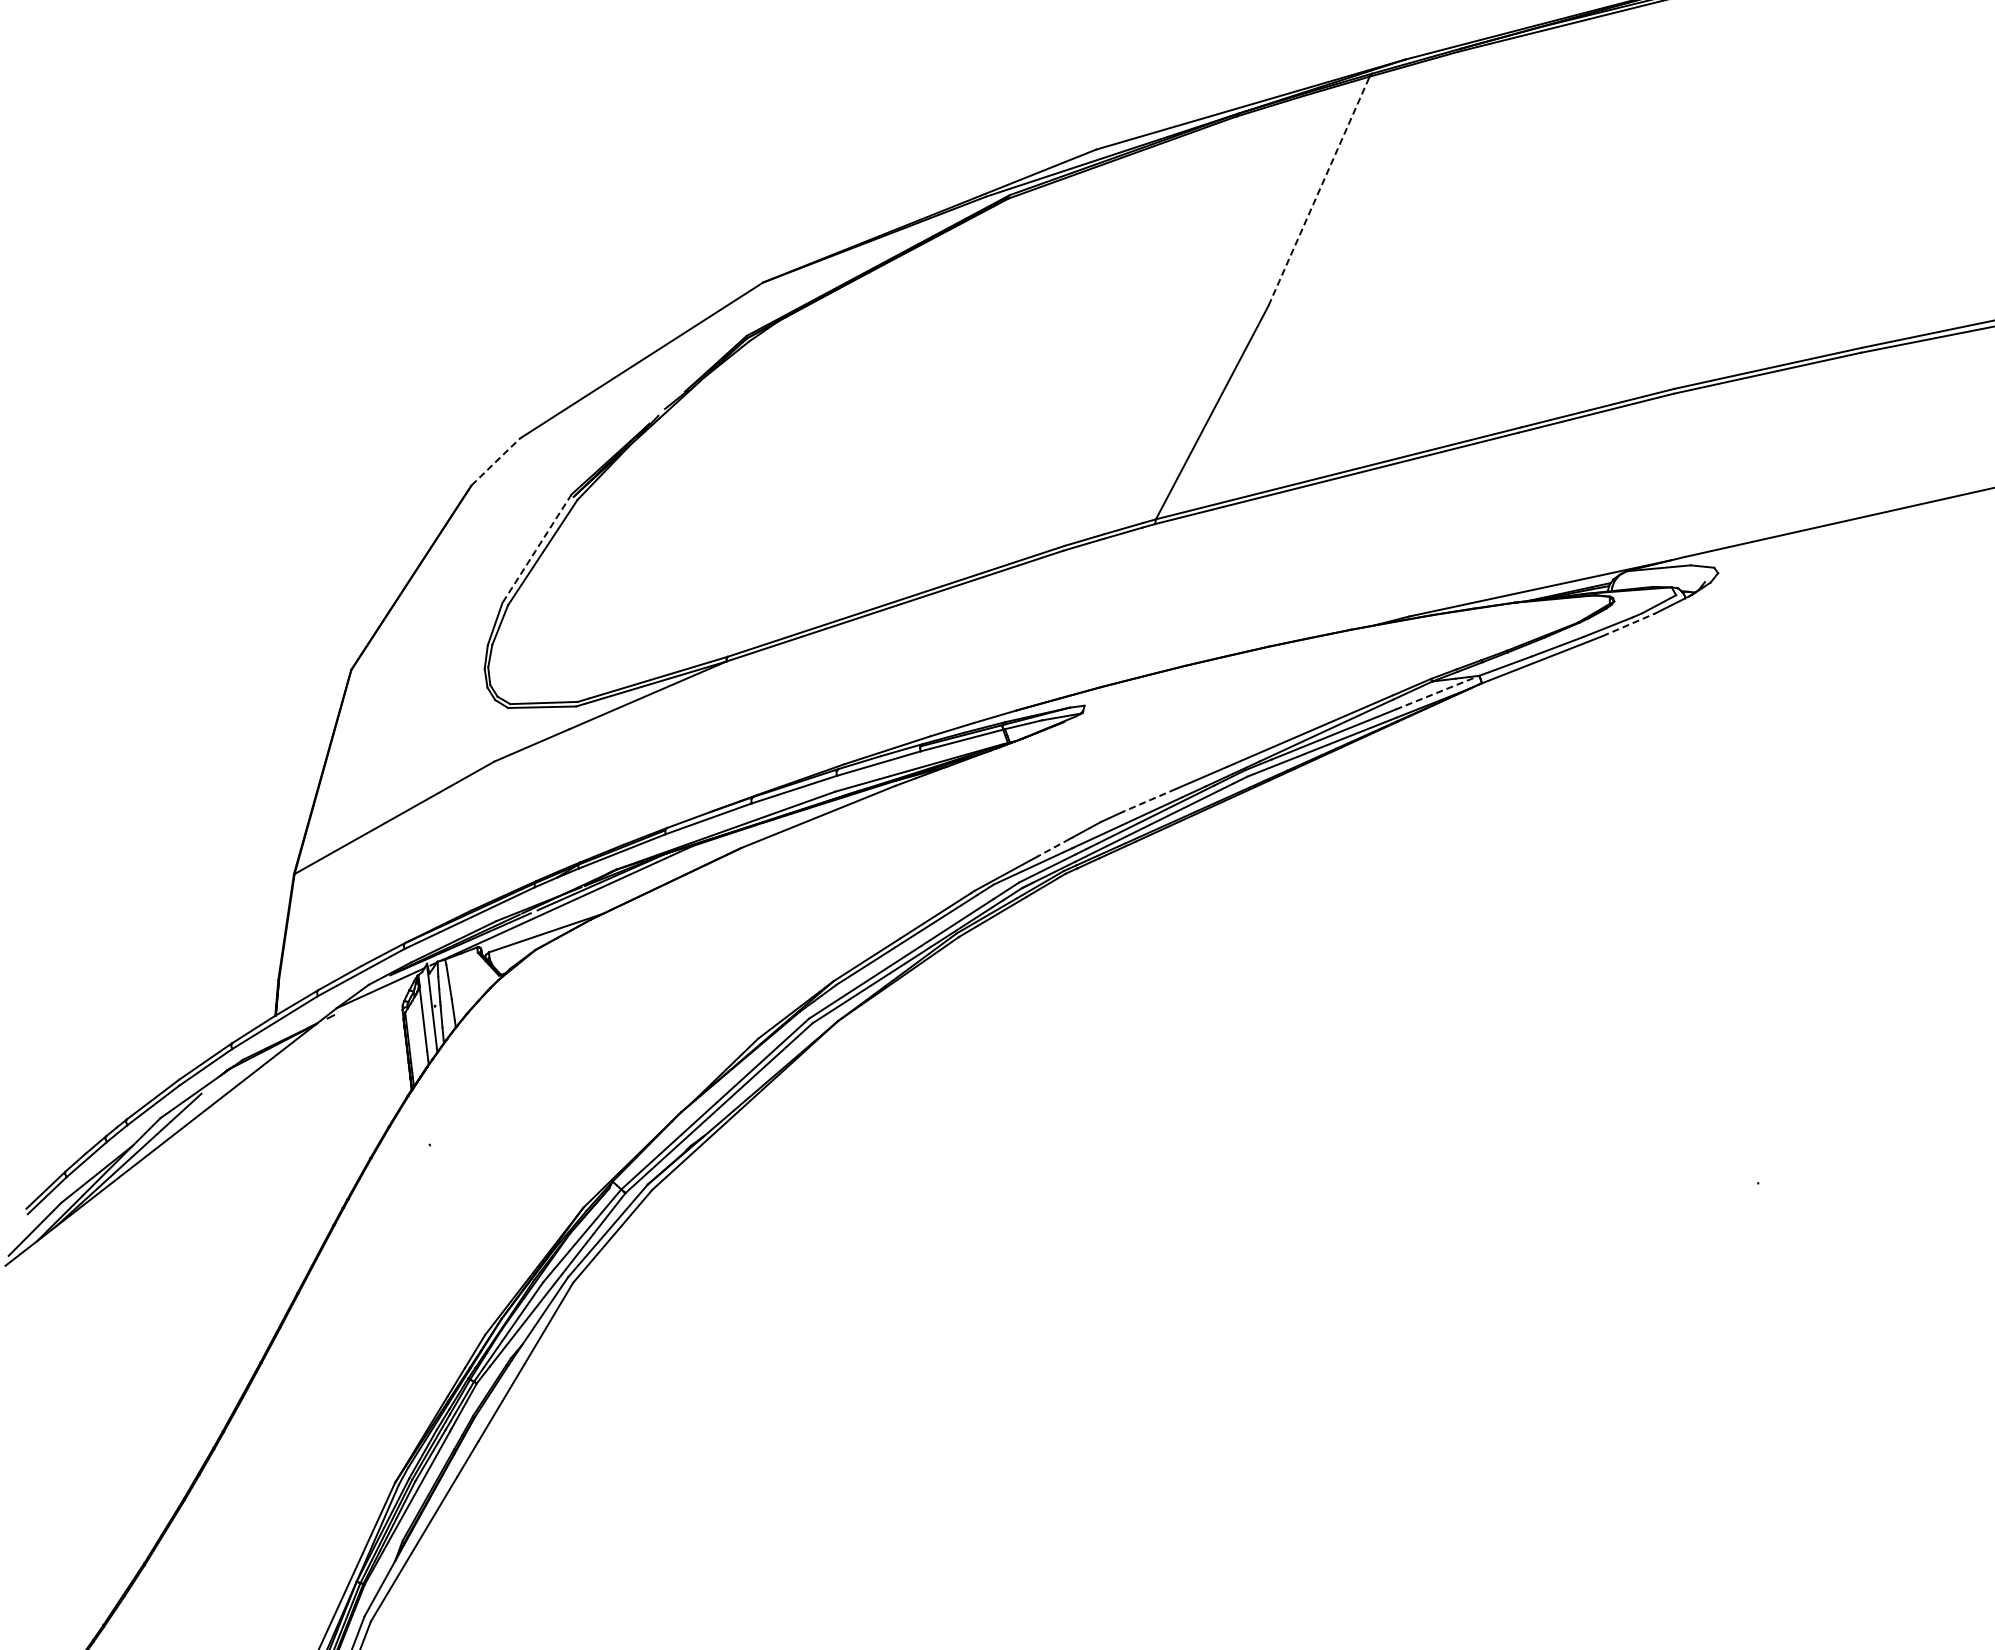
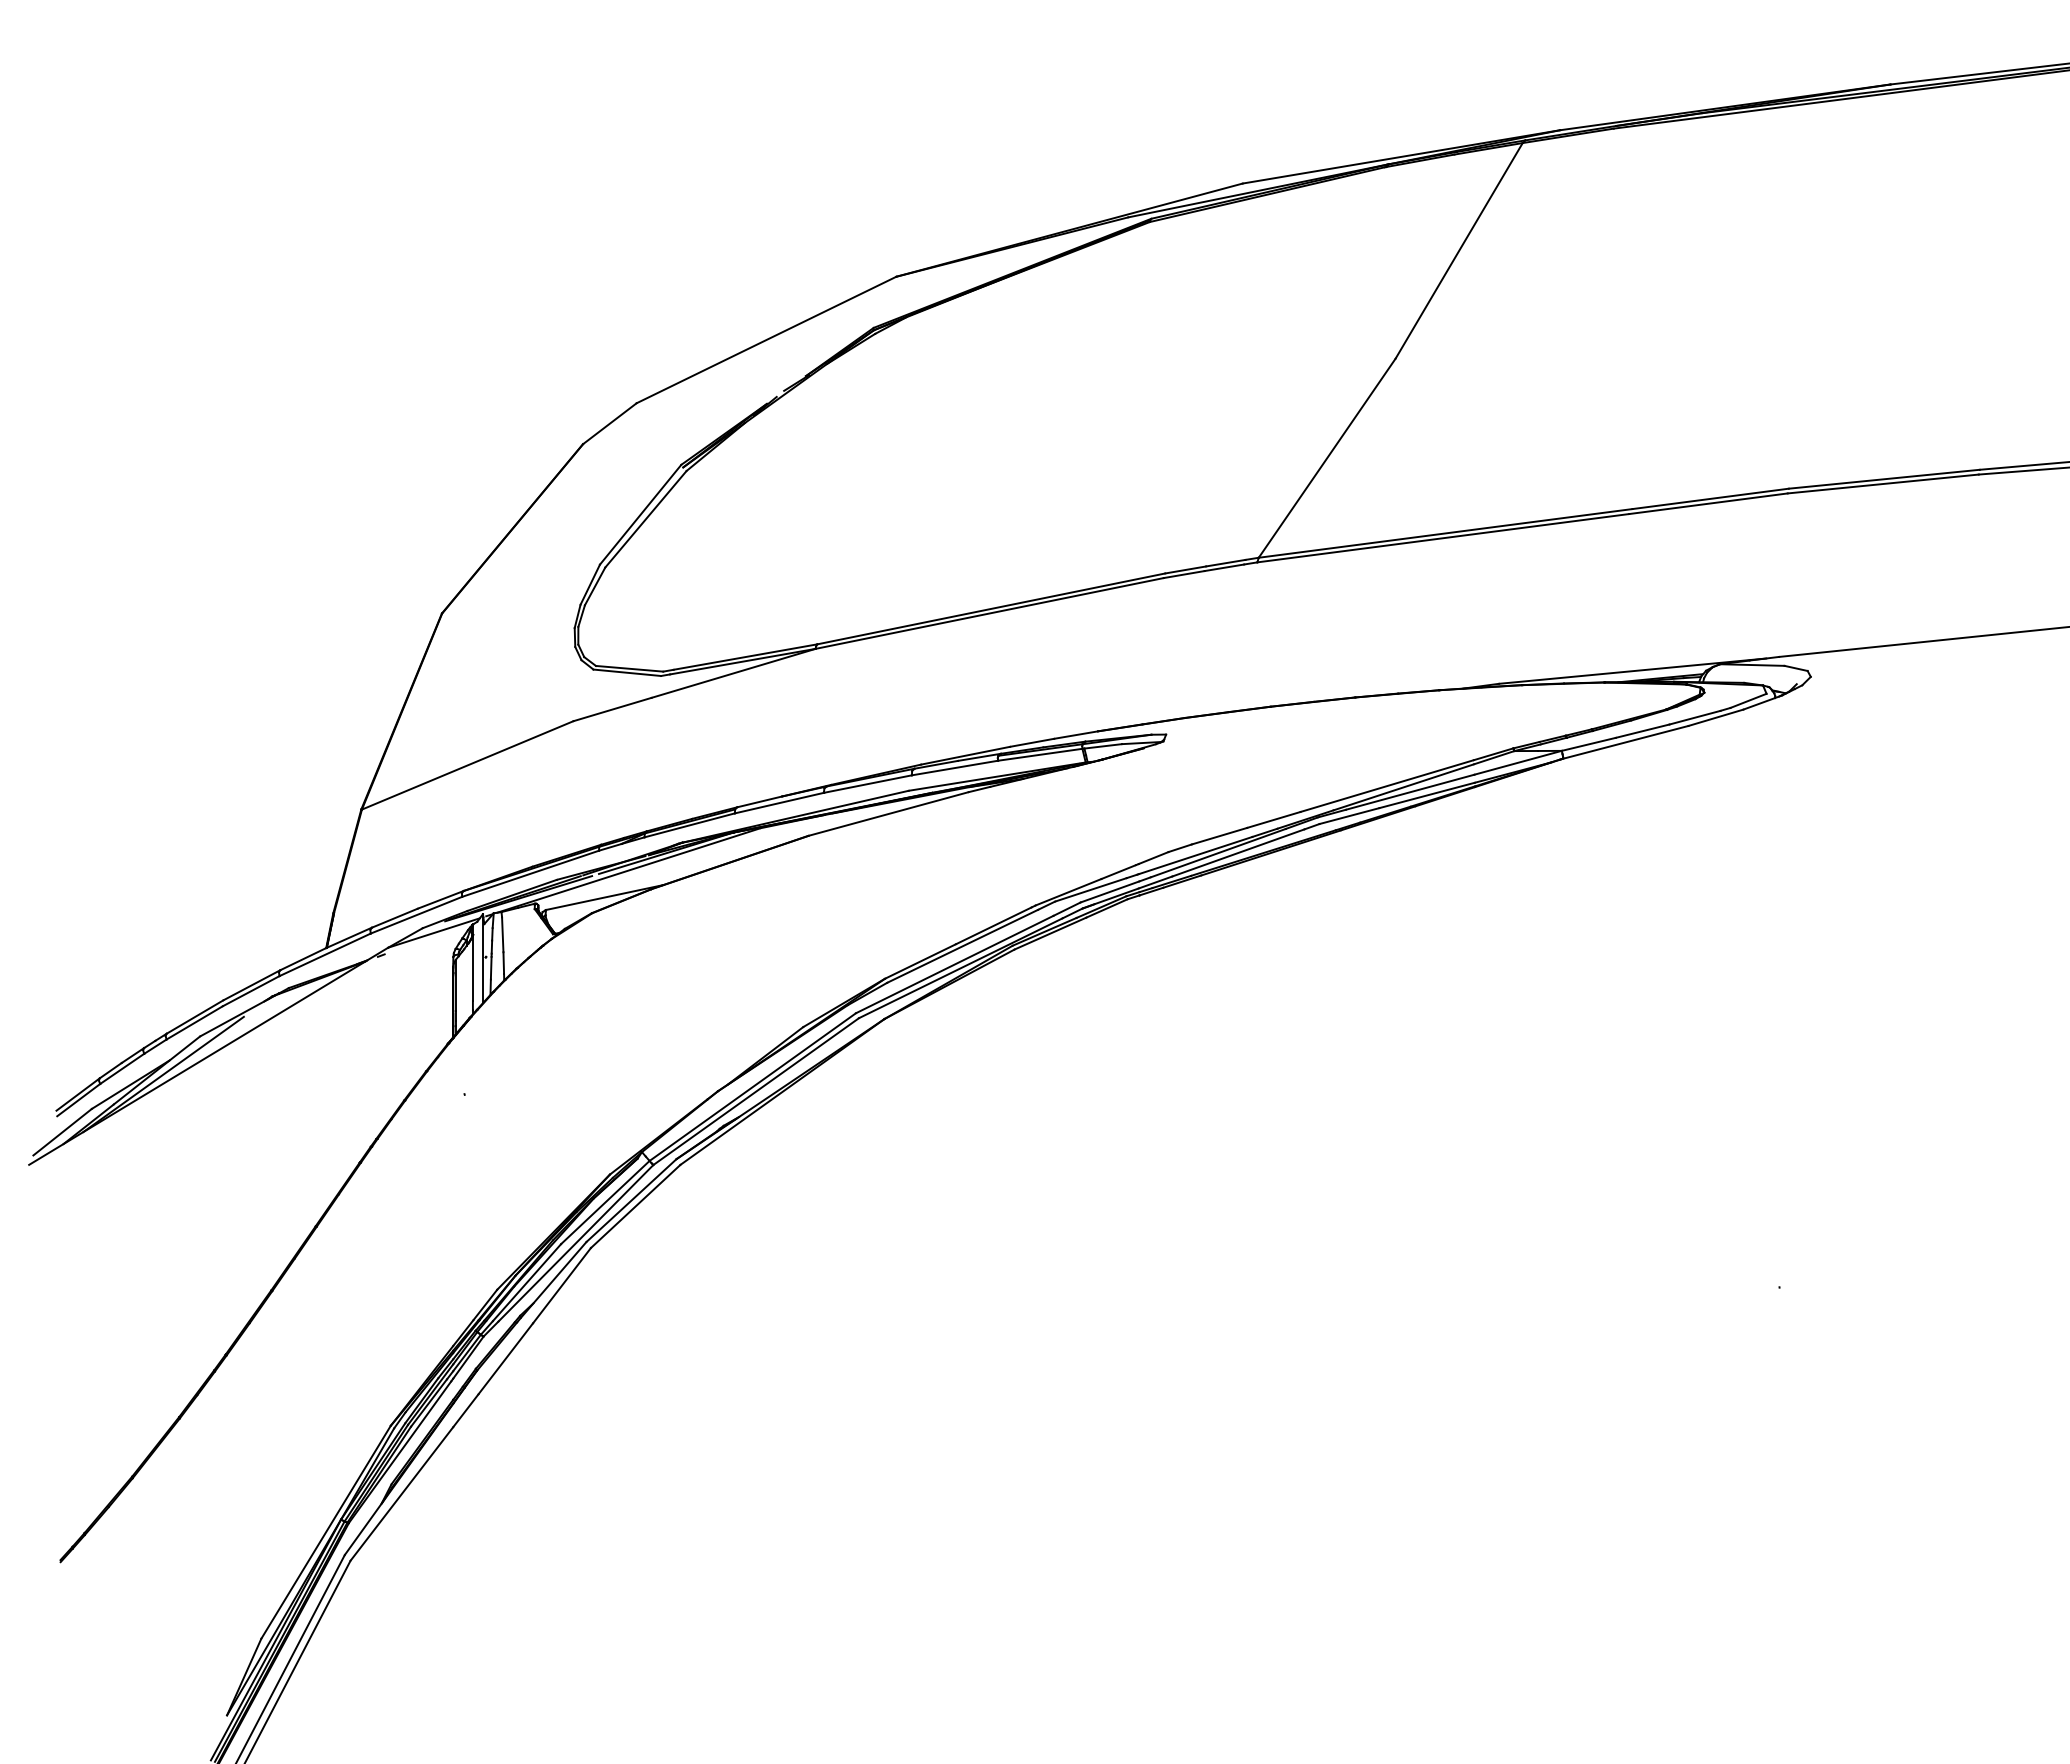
line: (1319, 190) -> (1459, 250), dashed -> solid
line: (495, 461) -> (609, 423), dashed -> solid
line: (536, 549) -> (640, 515), dashed -> solid
line: (1628, 624) -> (1715, 717), dashed -> solid
line: (1437, 692) -> (1518, 762), dashed -> solid
line: (1149, 800) -> (1219, 836), dashed -> solid
line: (1053, 848) -> (1118, 872), dashed -> solid

